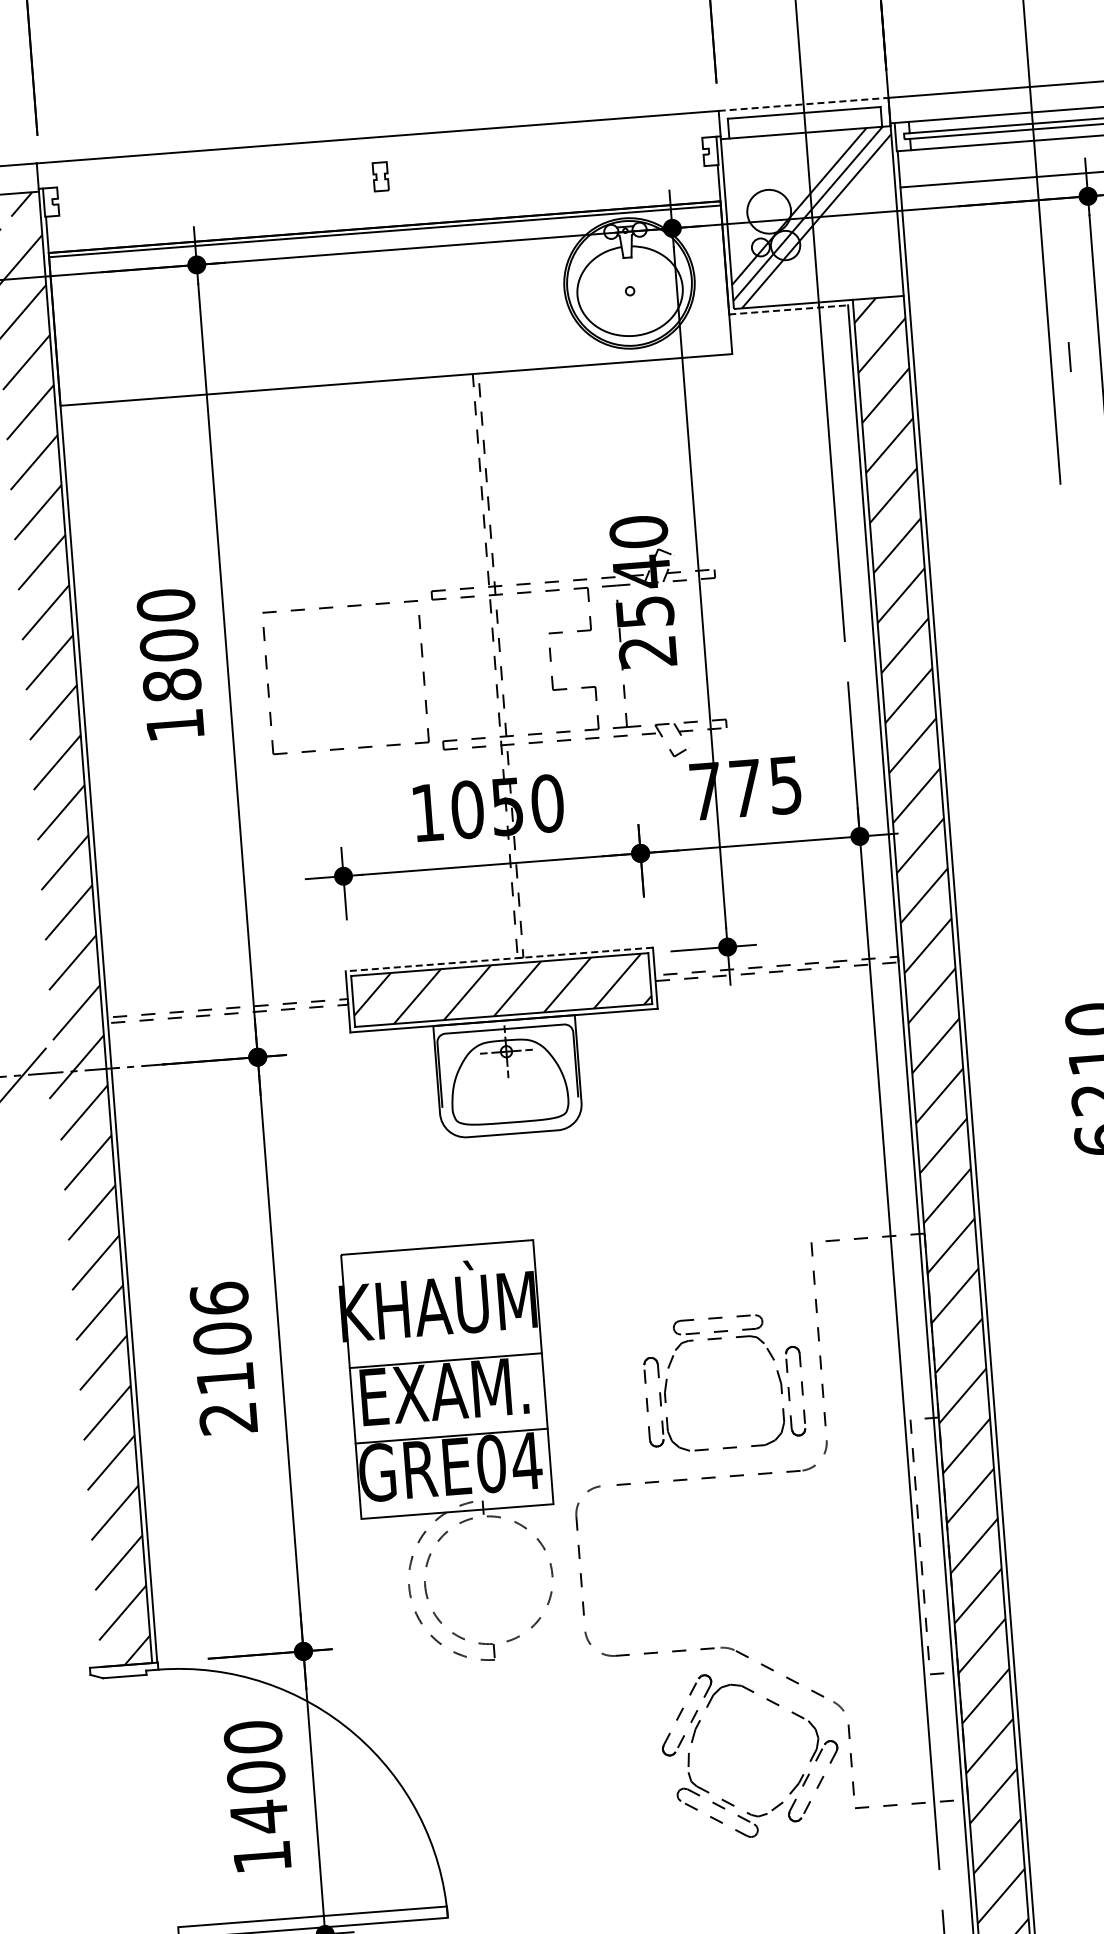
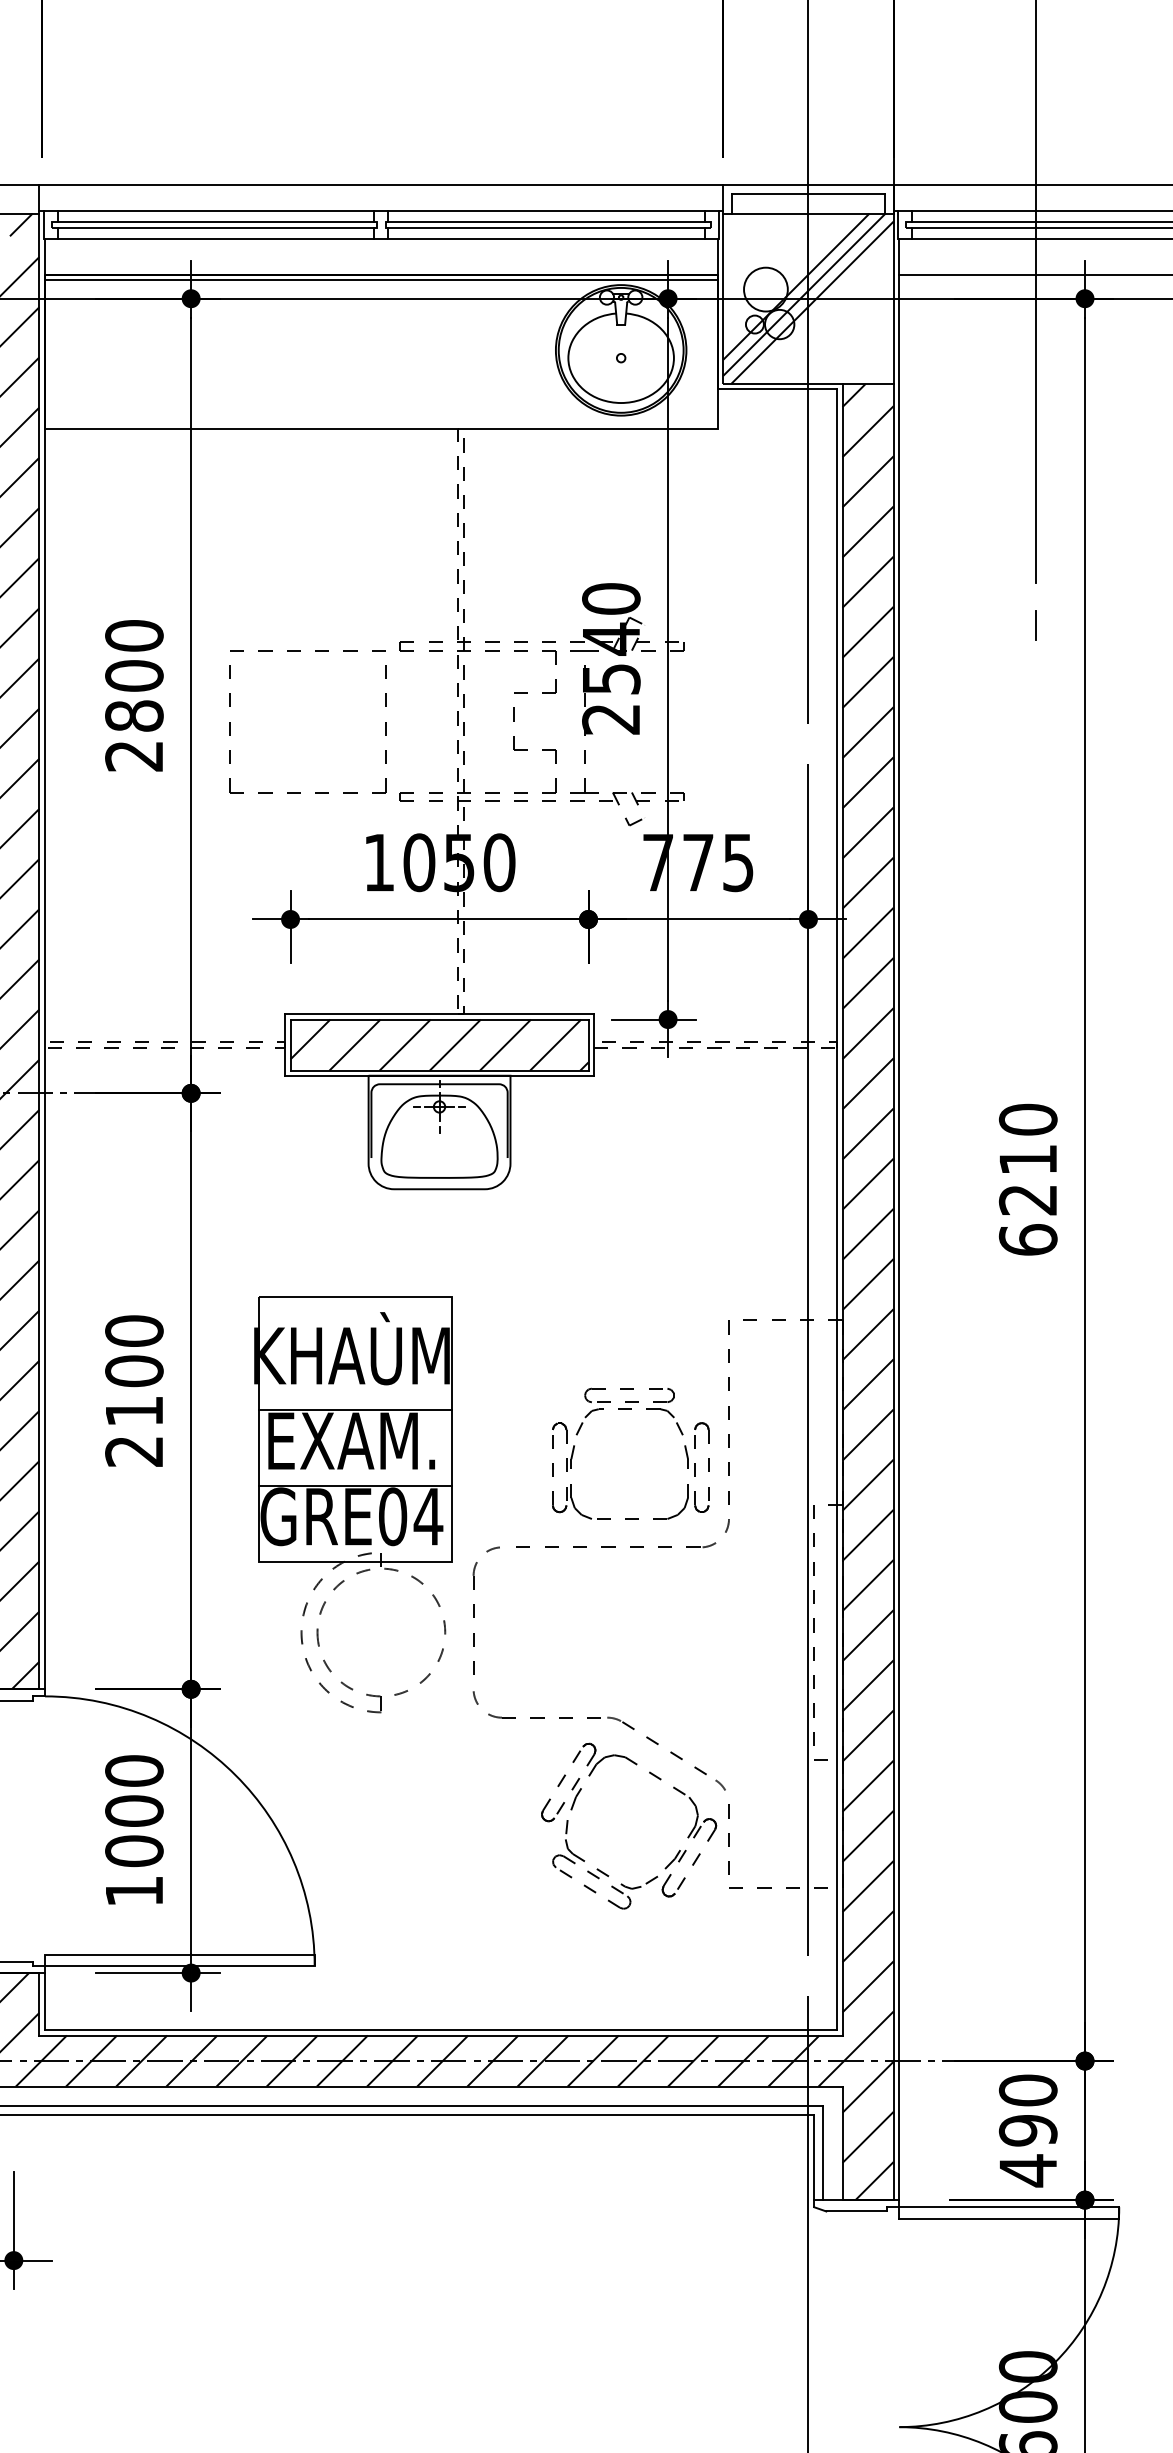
line: (803, 104) -> (808, 185), dashed -> solid
line: (544, 149) -> (546, 210), added
line: (545, 161) -> (546, 222), added
line: (545, 166) -> (546, 227), added
line: (214, 175) -> (215, 210), added
line: (546, 178) -> (546, 239), added
line: (215, 187) -> (215, 222), added
line: (215, 192) -> (215, 227), added
line: (216, 204) -> (215, 239), added
line: (788, 309) -> (777, 388), dashed -> solid
line: (1069, 357) -> (1035, 625), moved
text: (174, 725) -> (133, 756), 1800 -> 2800
line: (499, 959) -> (439, 1014), dashed -> solid
text: (219, 1298) -> (134, 1330), 2106 -> 2100
text: (259, 1817) -> (134, 1851), 1400 -> 1000

